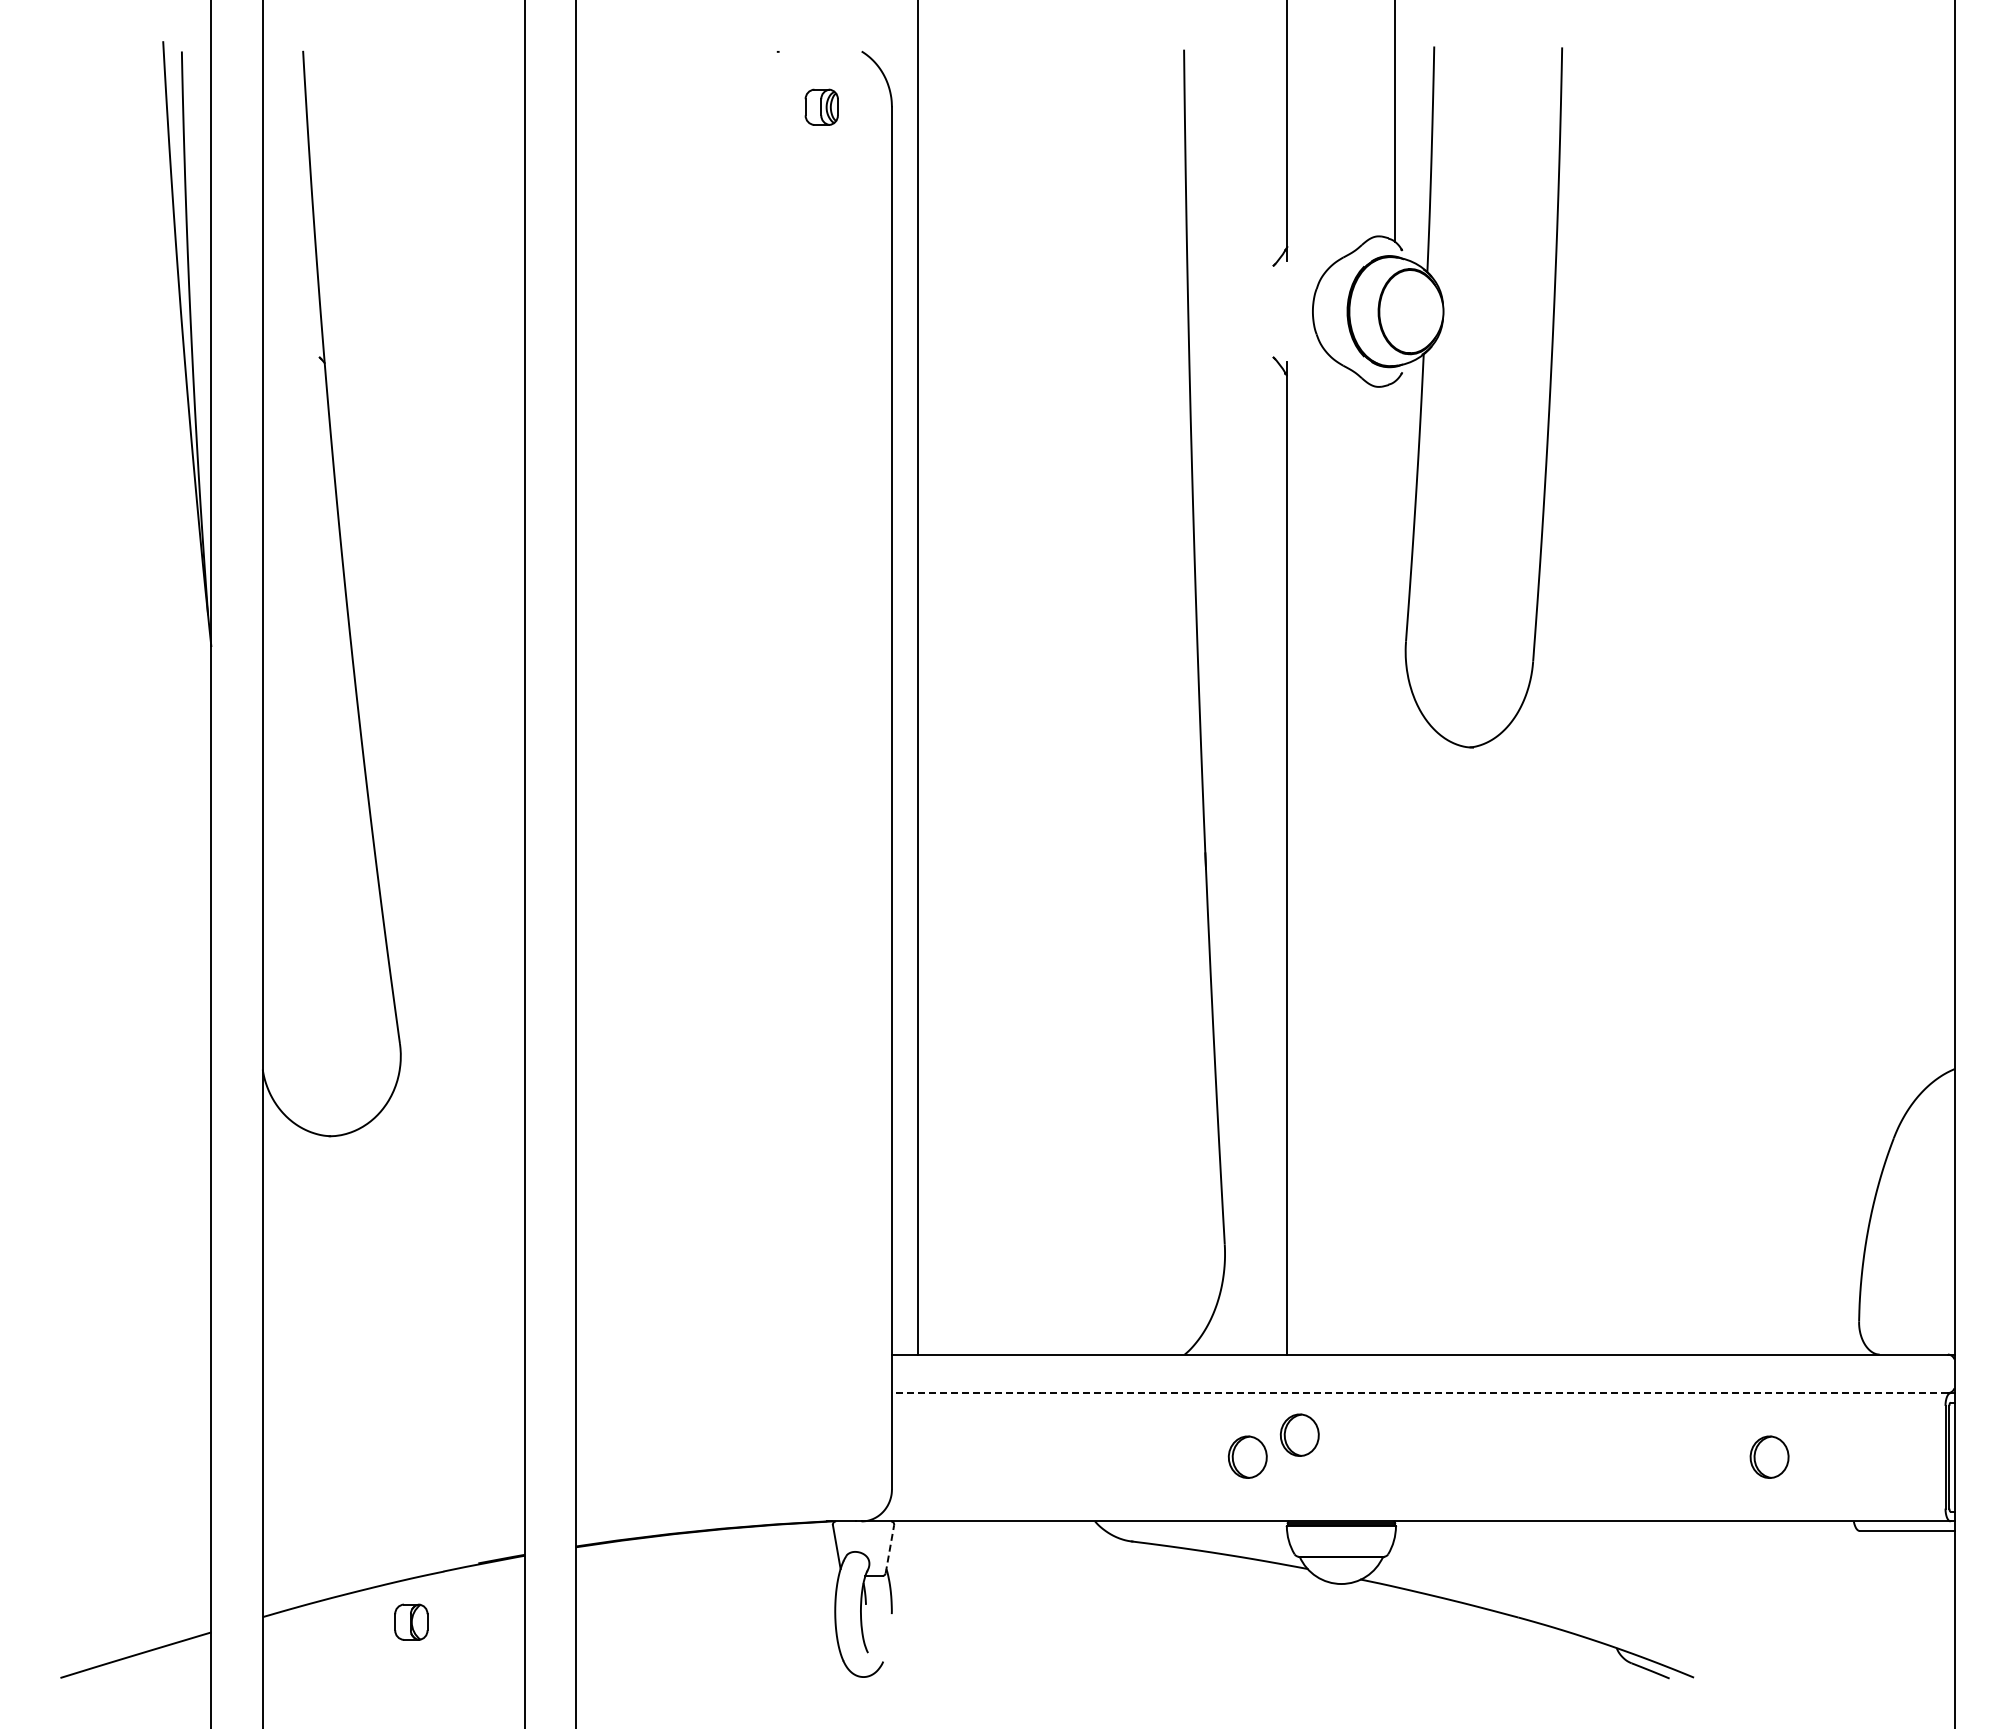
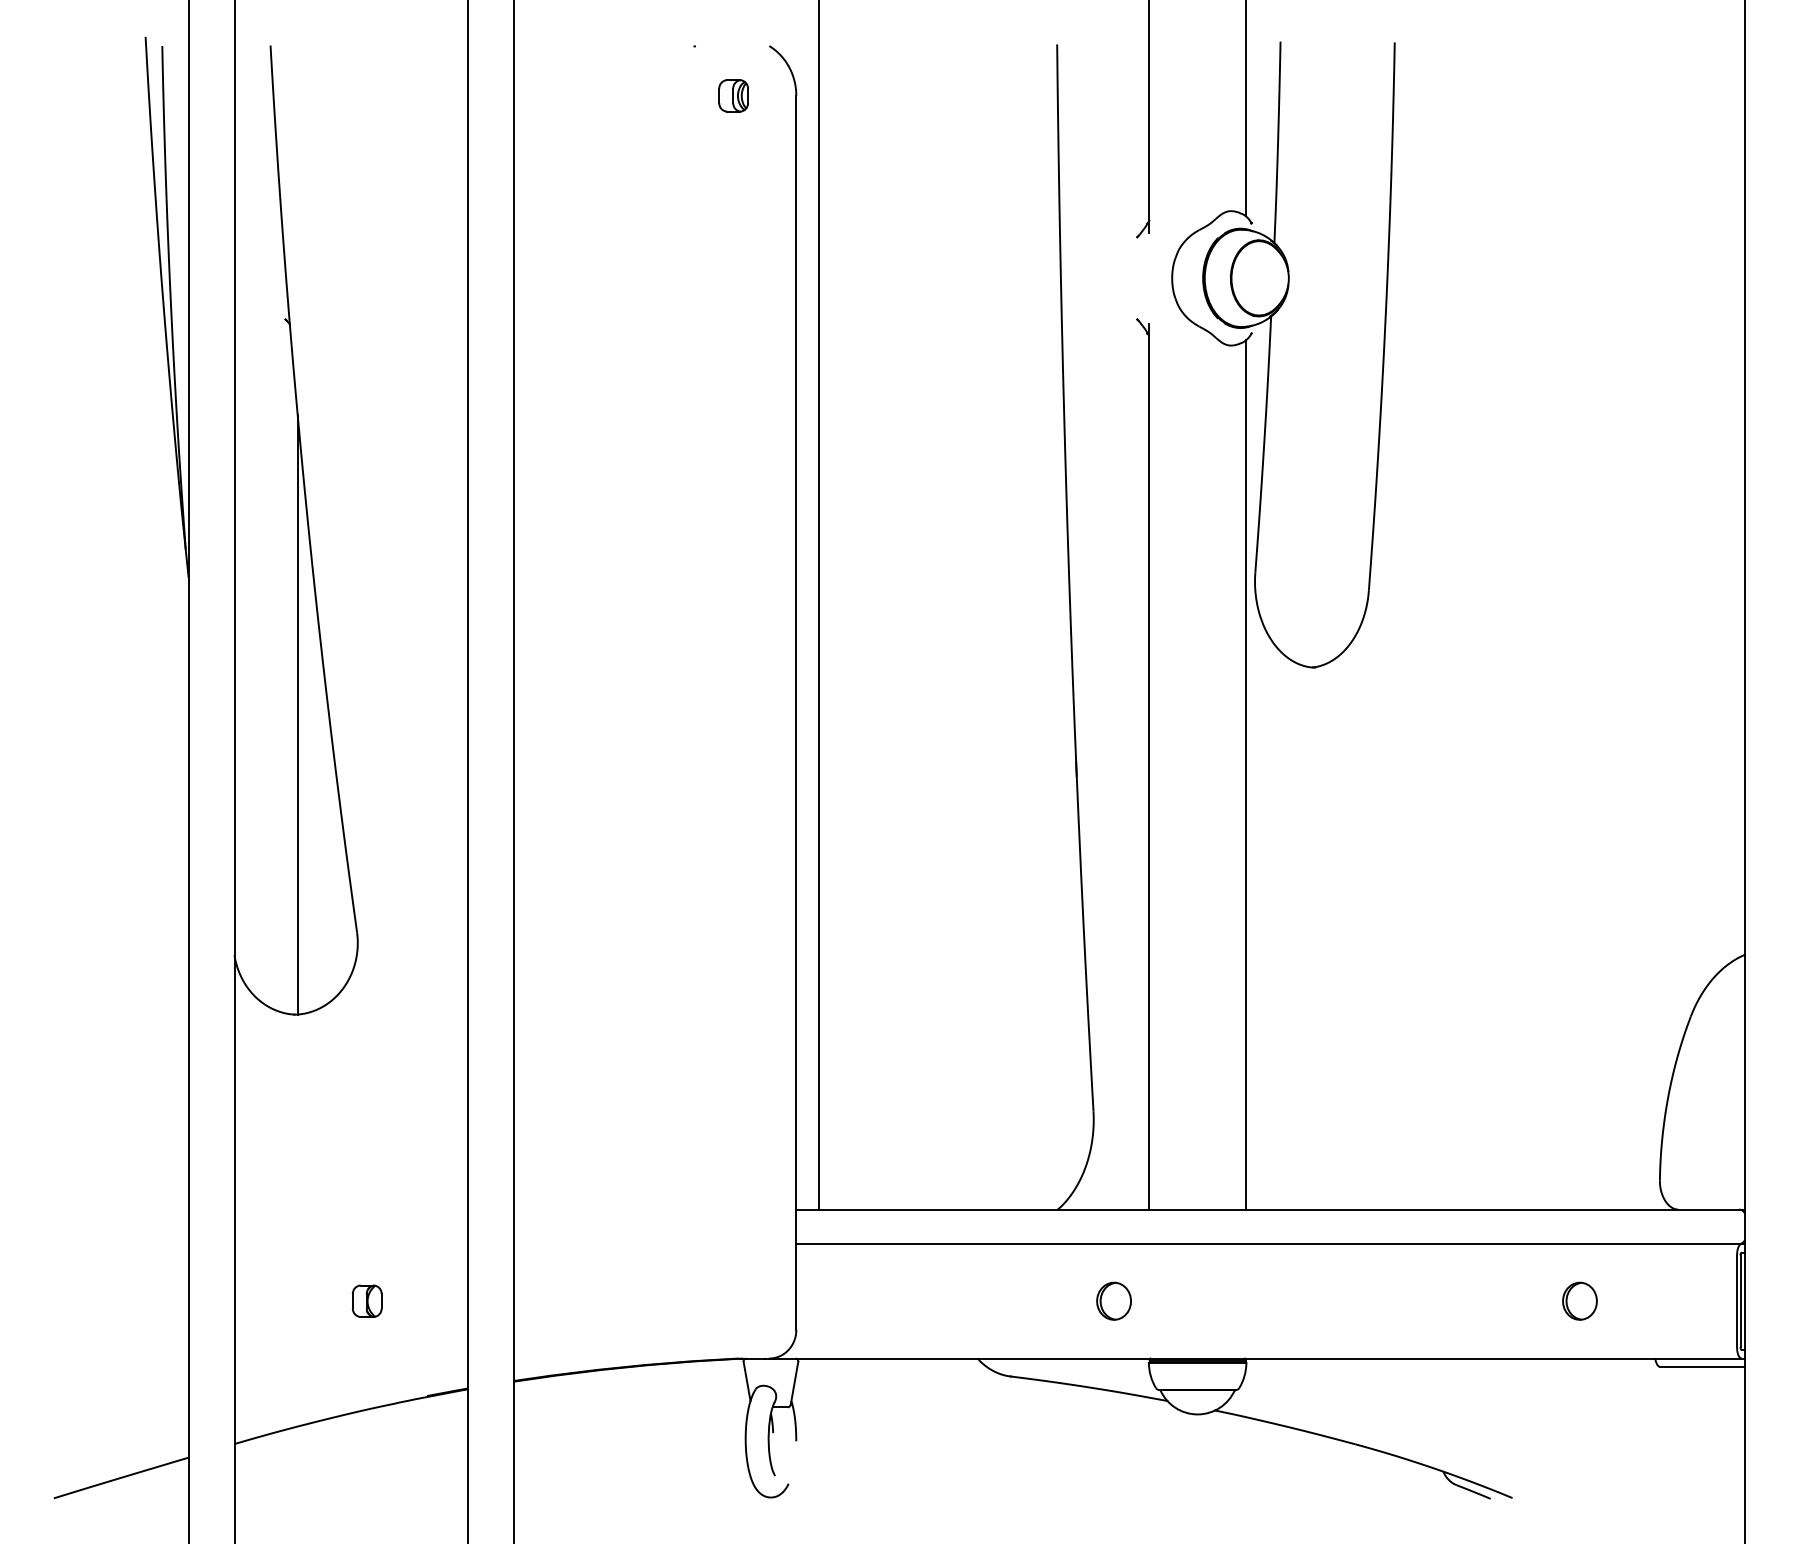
line: (333, 800) -> (297, 714), added
line: (1395, 867) -> (1245, 774), added
line: (1419, 1393) -> (1267, 1244), dashed -> solid
part: (1299, 1434) -> (1160, 1280), removed
line: (890, 1548) -> (795, 1382), dashed -> solid
part: (411, 1621) -> (367, 1300), moved

